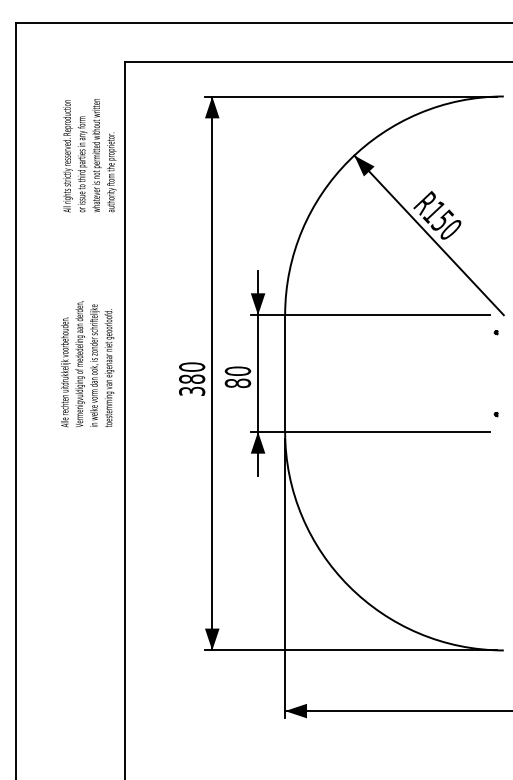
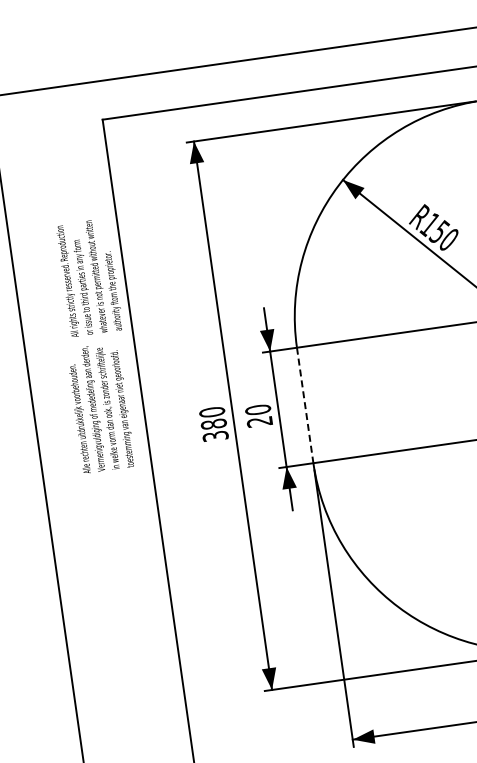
text: (89, 155) -> (89, 277), moved
text: (87, 364) -> (100, 408), moved
line: (285, 373) -> (305, 405), solid -> dashed
text: (237, 383) -> (259, 422), 80 -> 20

